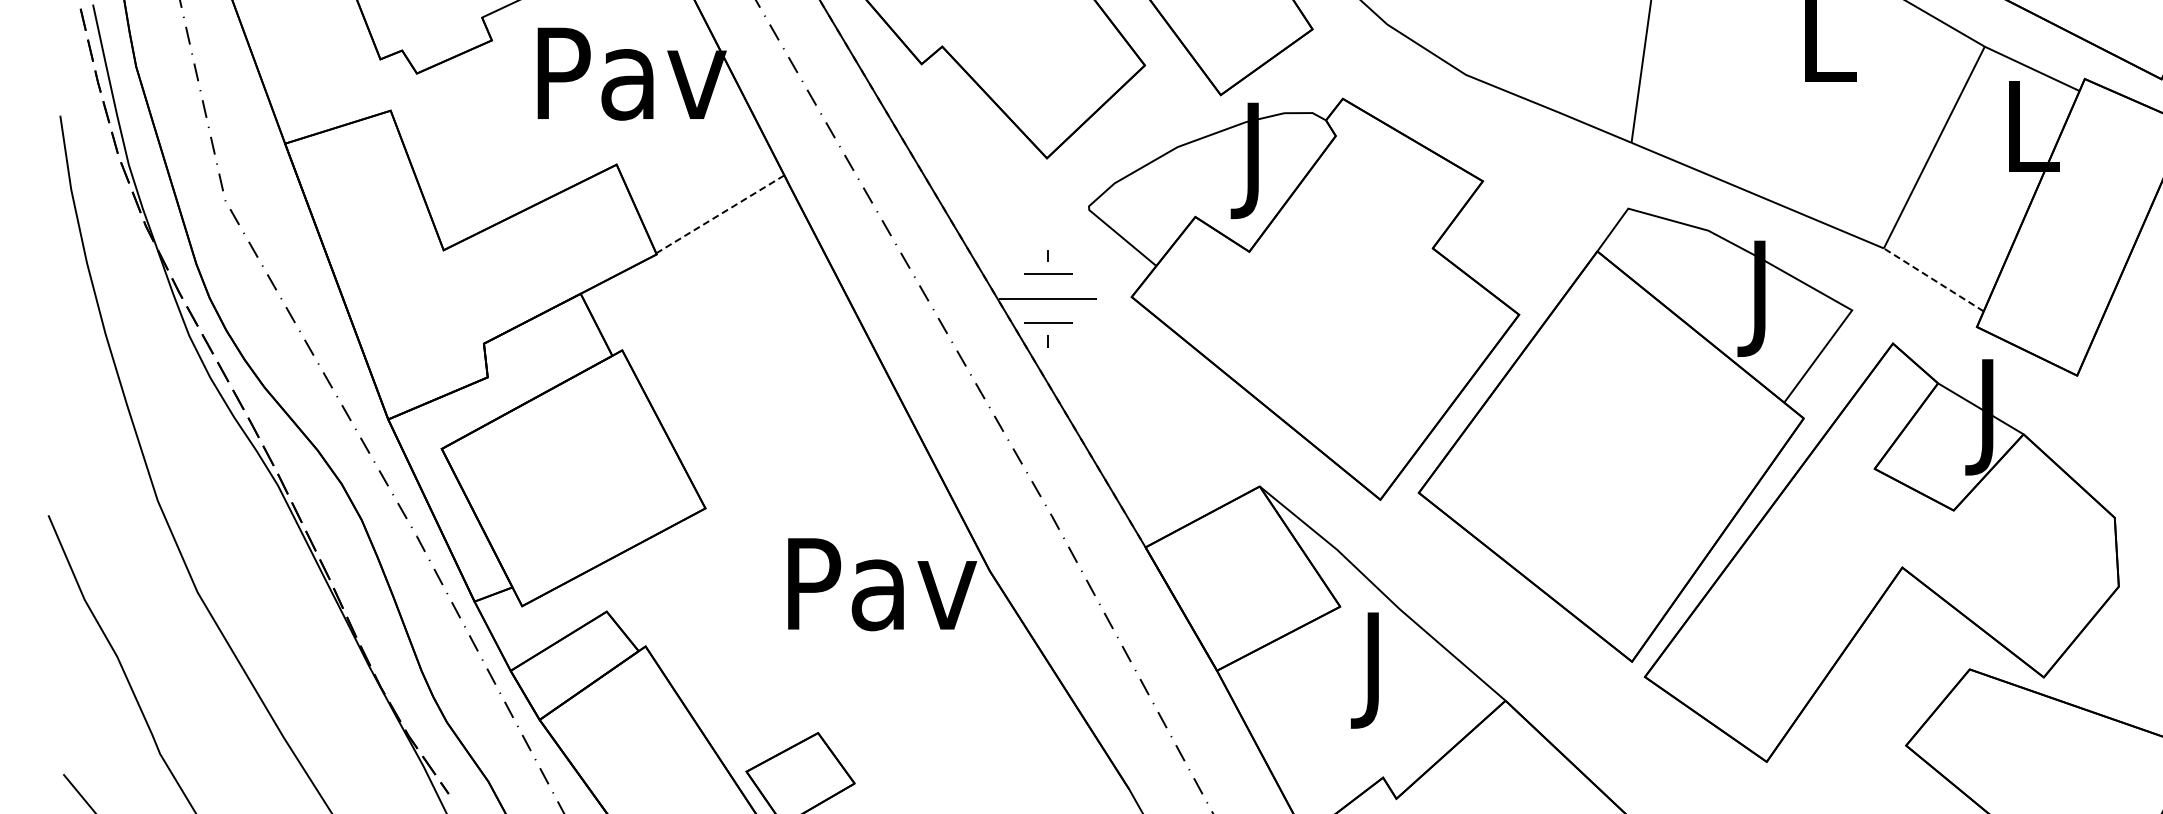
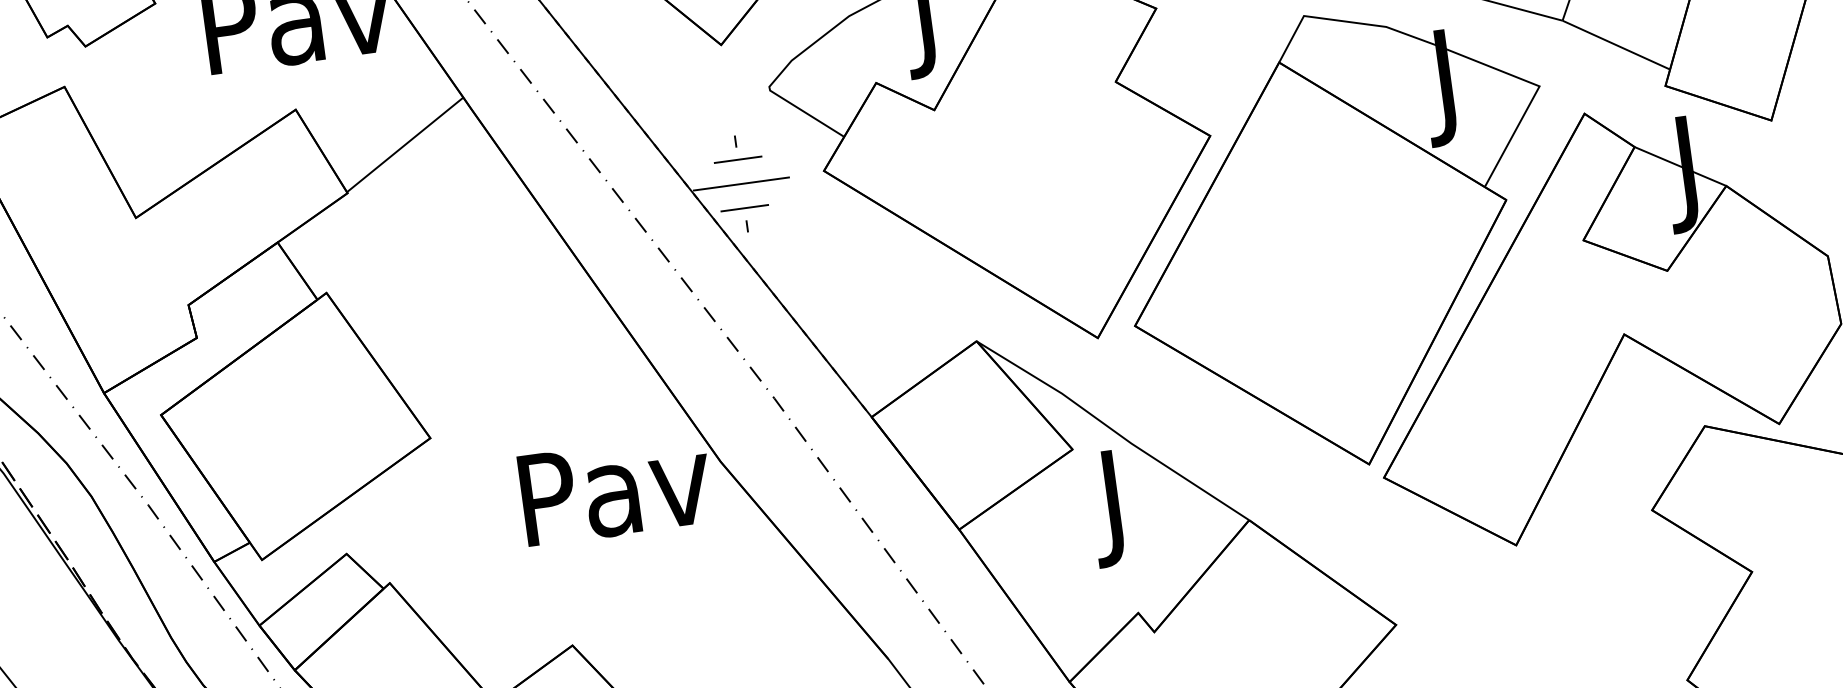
line: (720, 214) -> (405, 144), dashed -> solid
line: (1933, 279) -> (1615, 44), dashed -> solid

